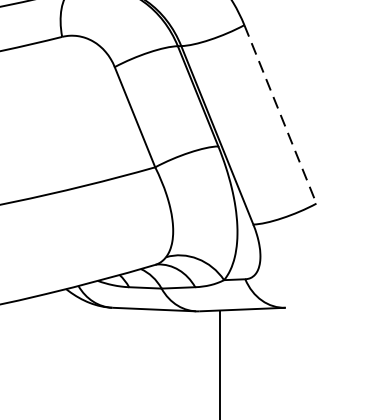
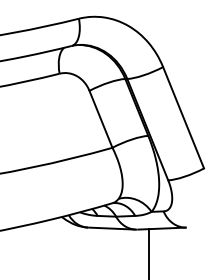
line: (280, 113) -> (183, 117), dashed -> solid

